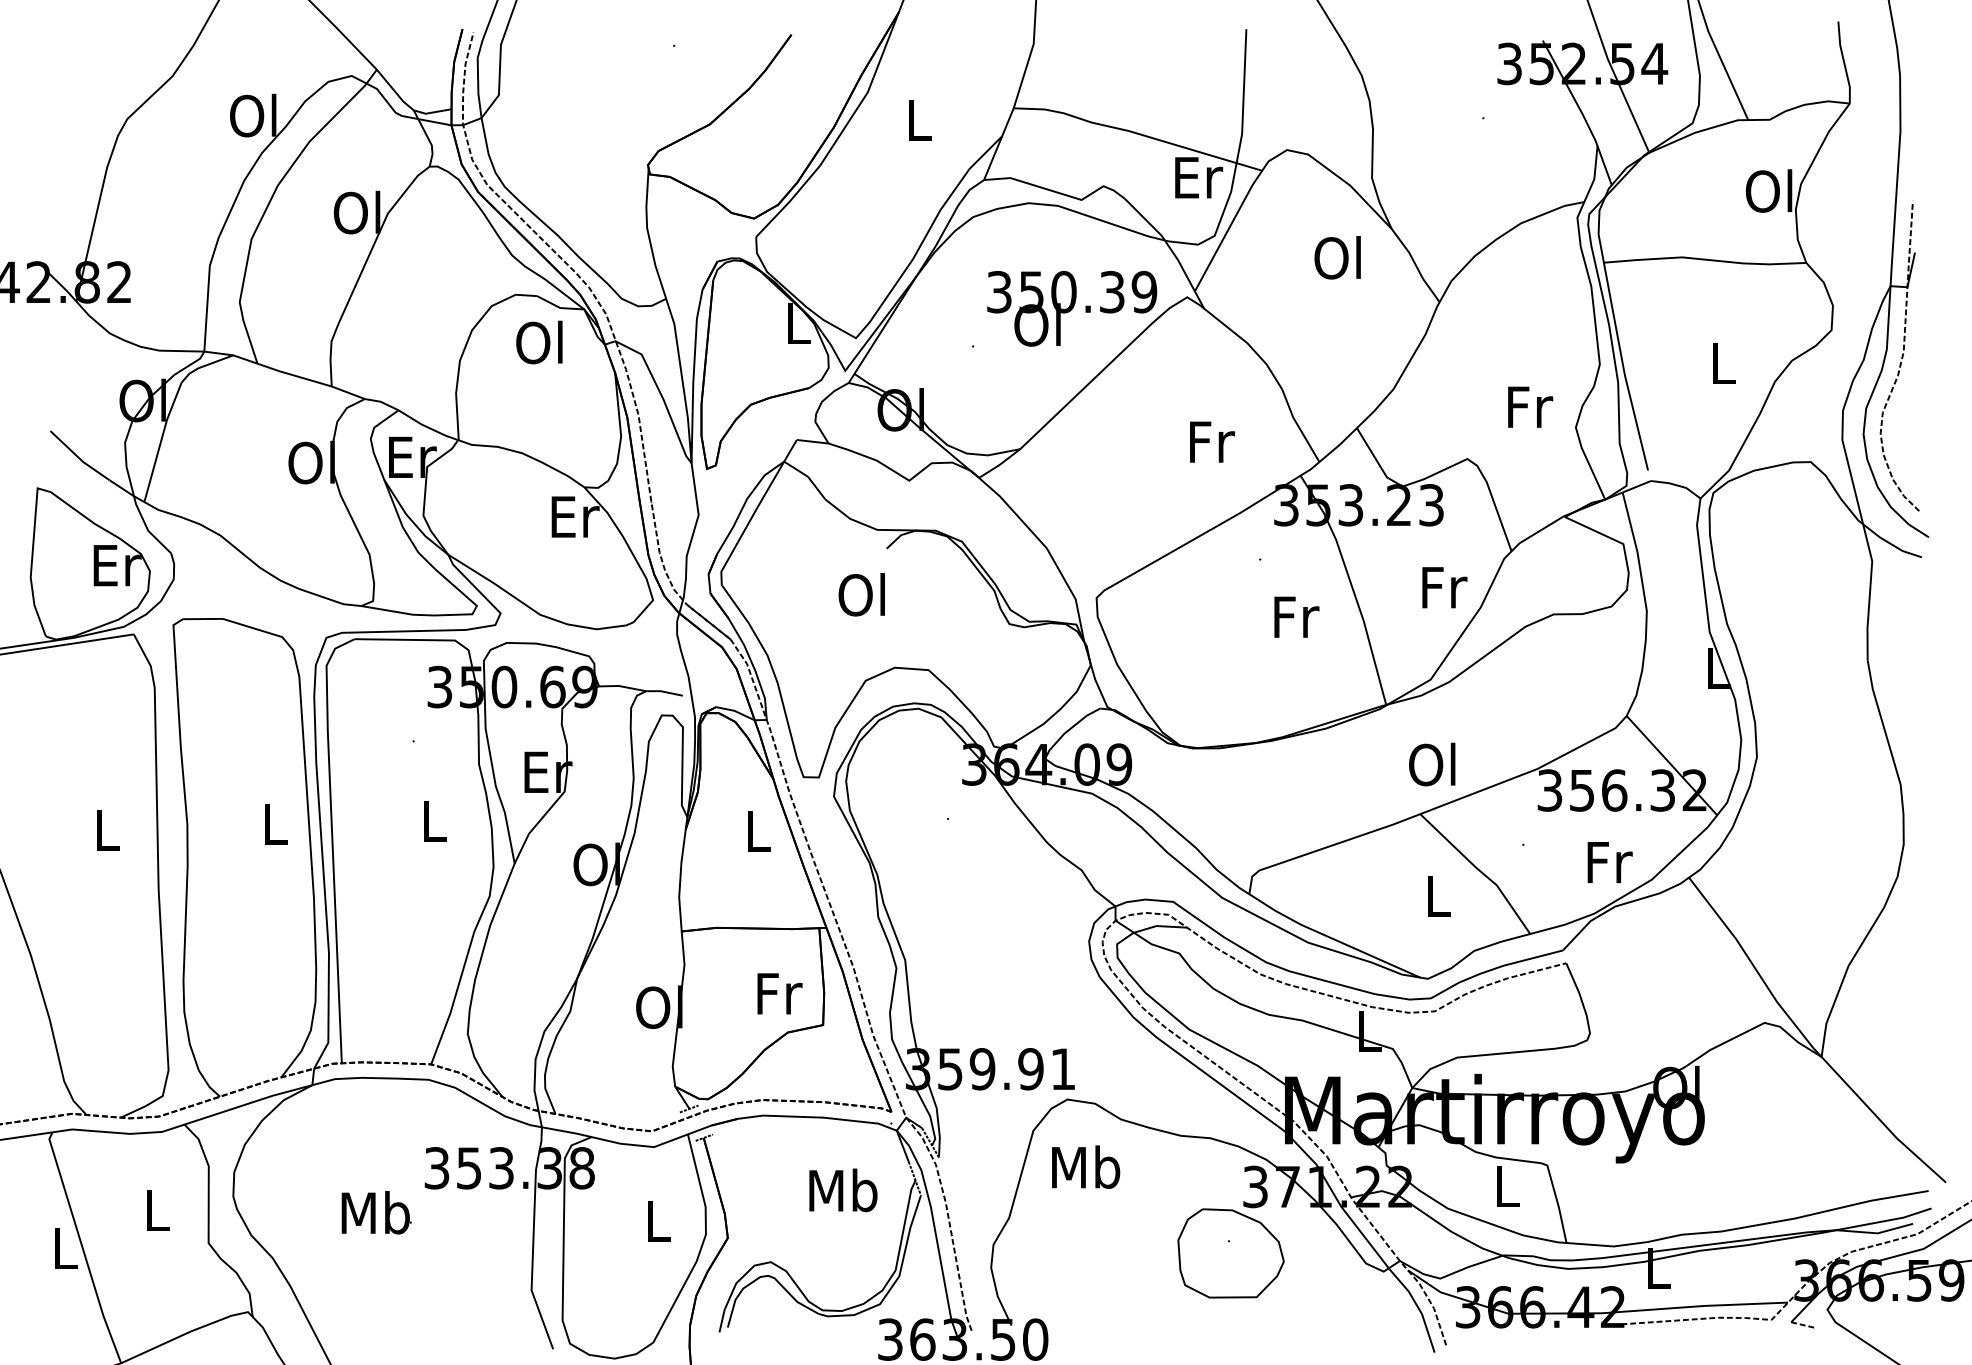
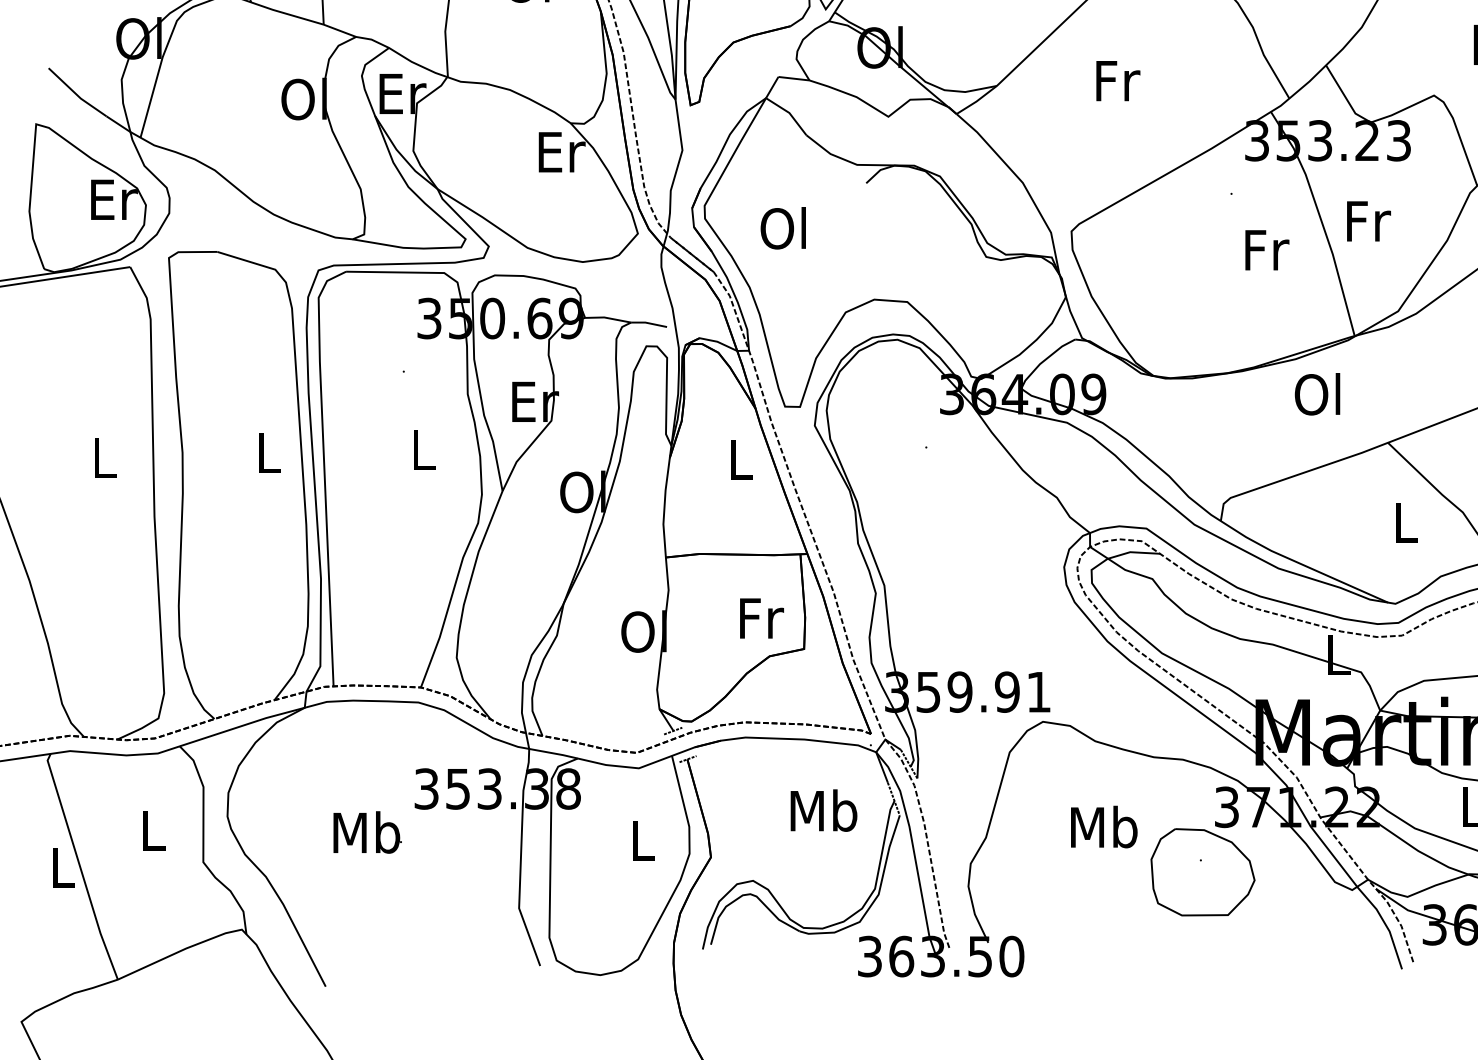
text: (1212, 441) -> (1118, 80), moved
text: (1444, 587) -> (1368, 221), moved
text: (861, 594) -> (783, 228), moved
text: (1432, 764) -> (1317, 394), moved
text: (1086, 1166) -> (1104, 826), moved

